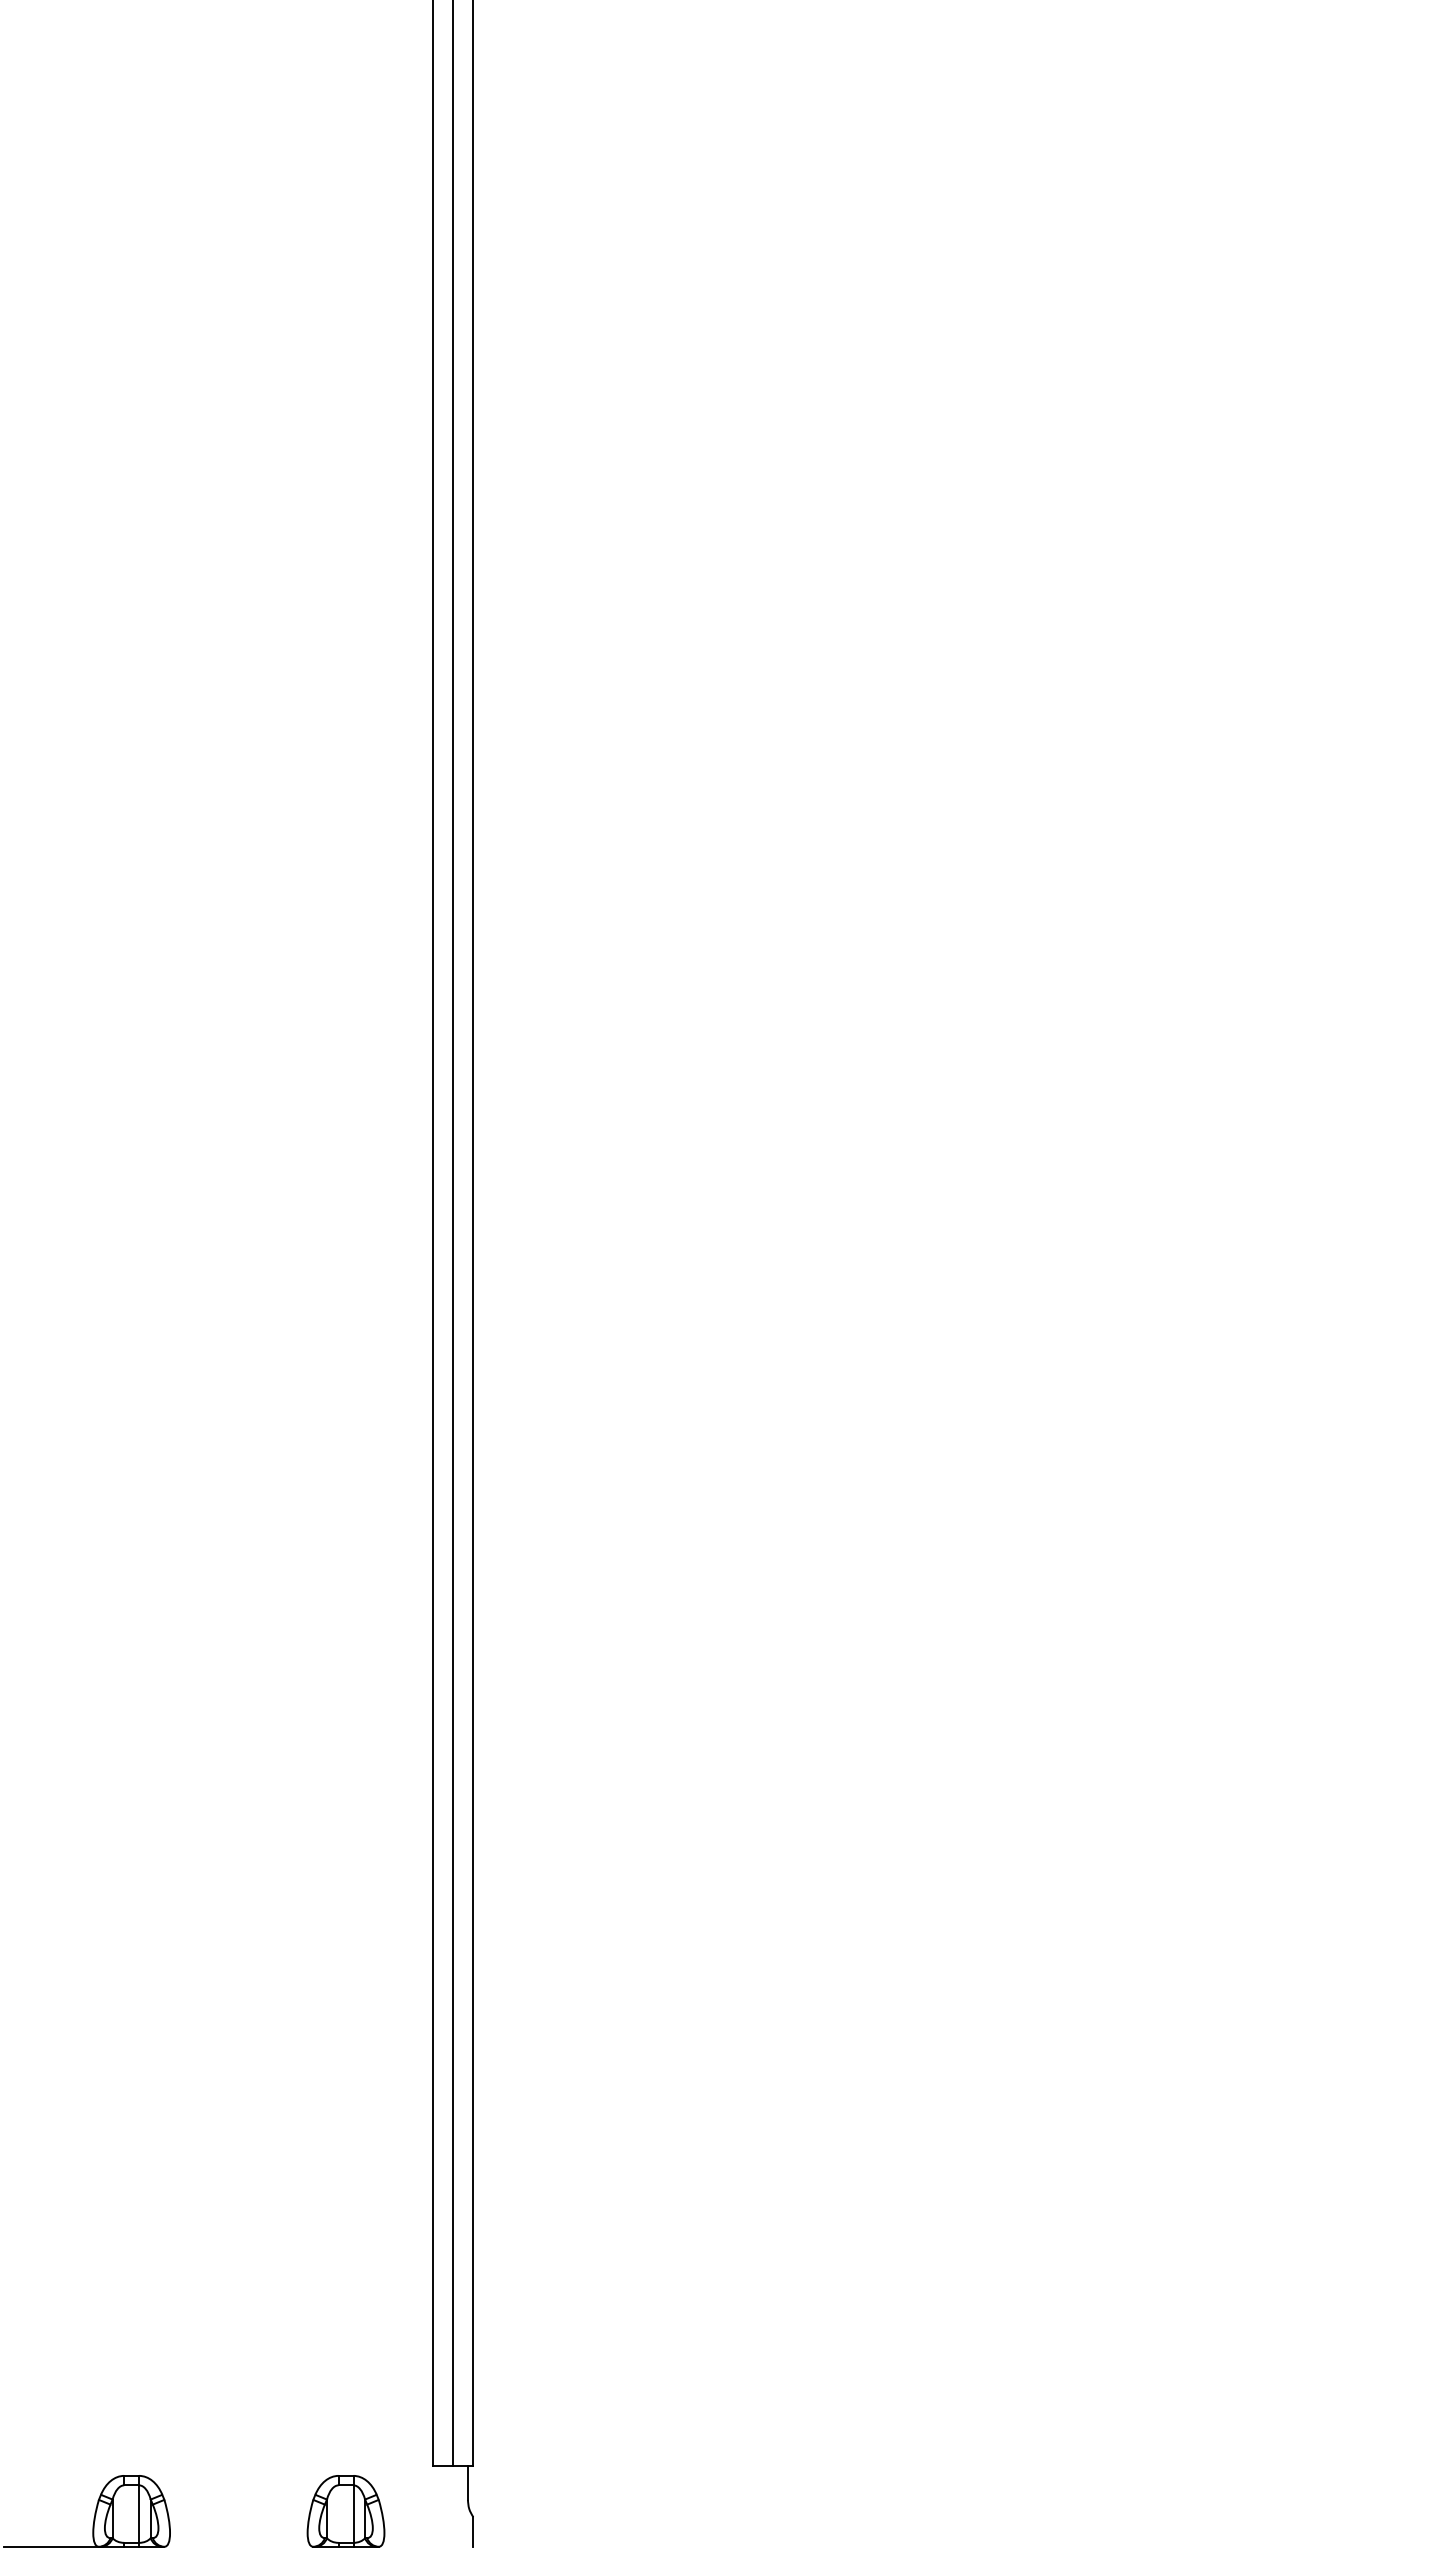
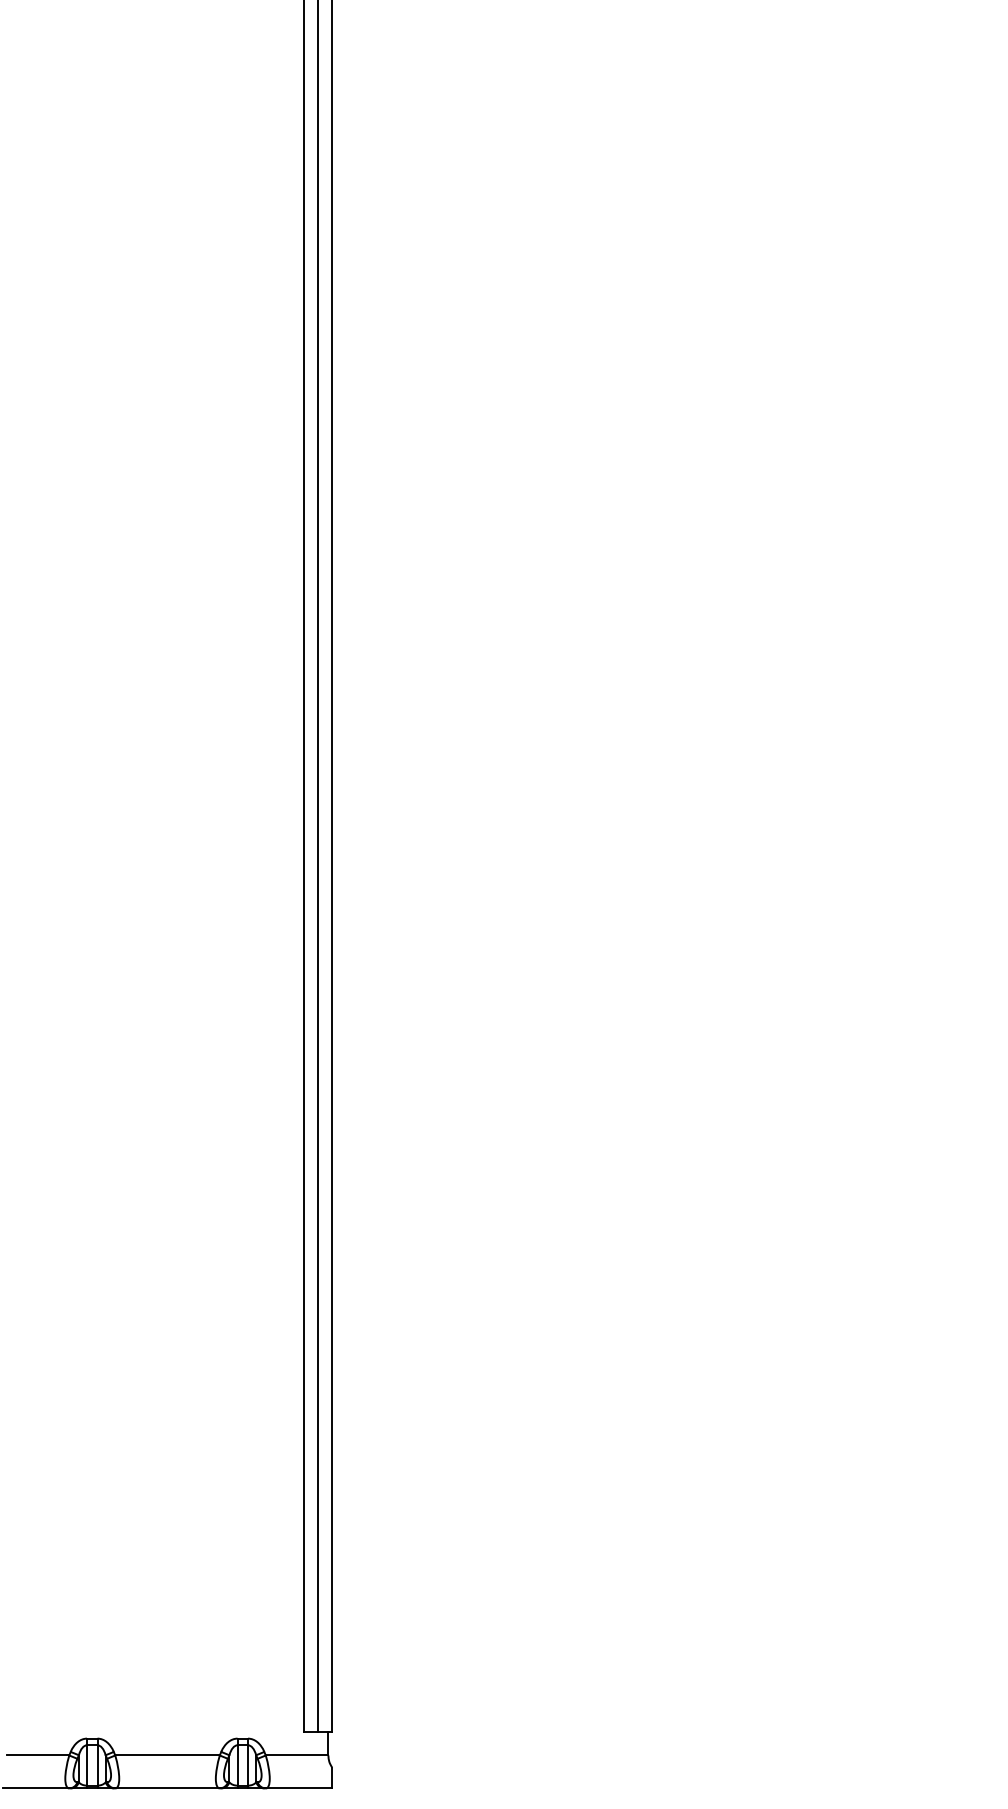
line: (53, 2499) -> (37, 1755), added
line: (238, 2499) -> (167, 1755), added
line: (422, 2499) -> (296, 1755), added
line: (124, 2513) -> (87, 1765), added
line: (338, 2513) -> (237, 1765), added
line: (238, 2546) -> (167, 1788), added
line: (425, 2546) -> (298, 1788), added

